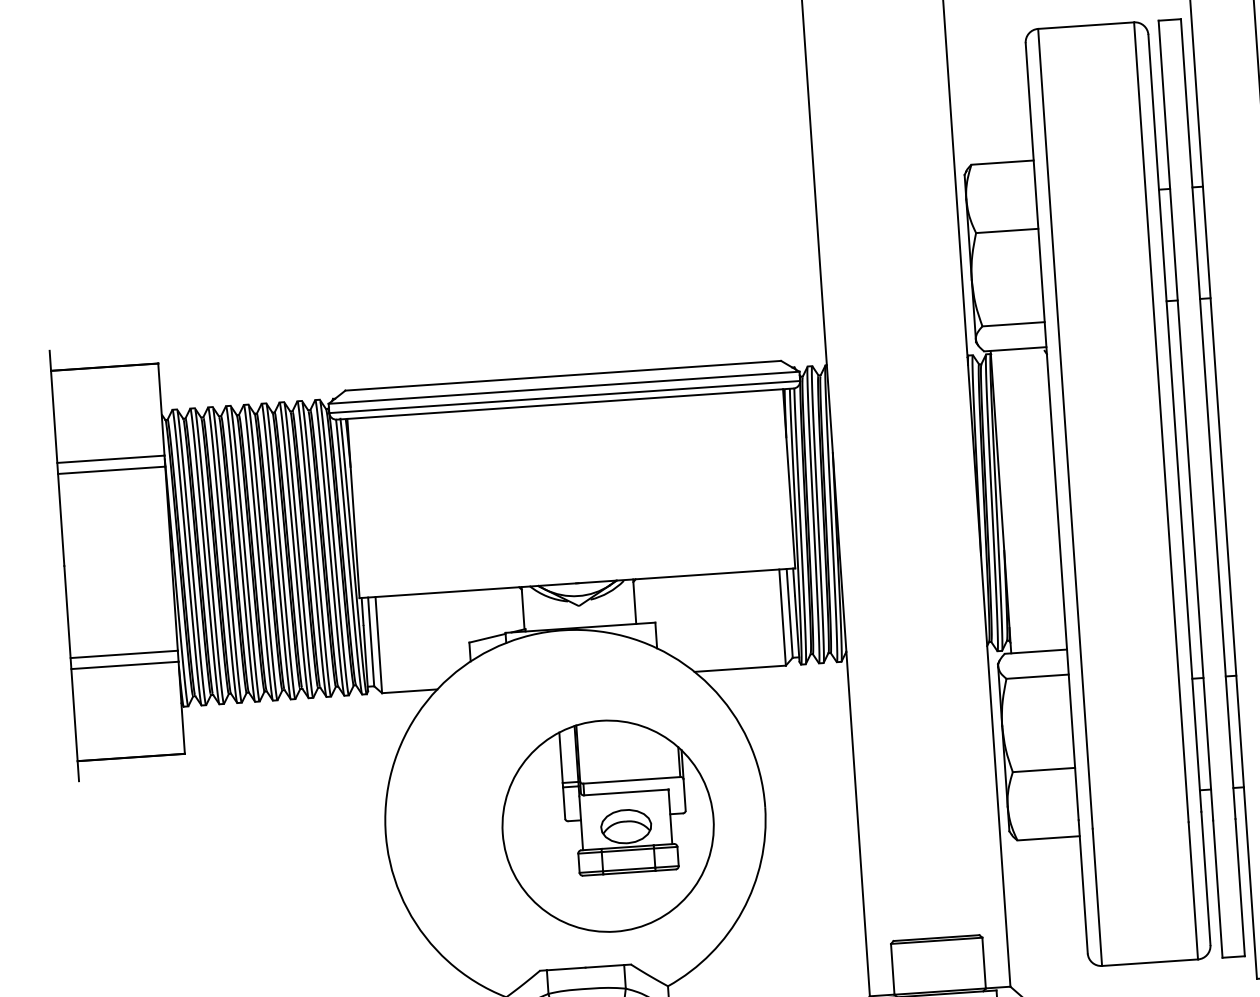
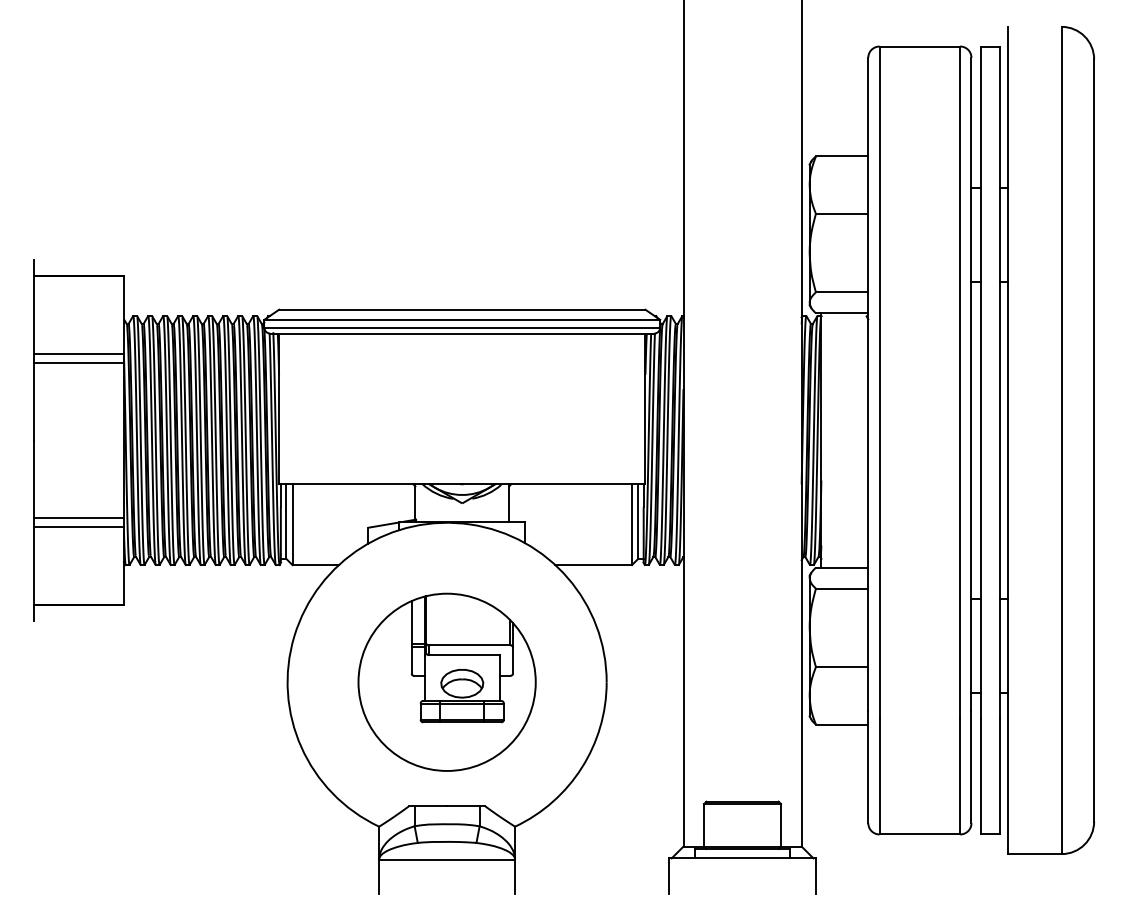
part: (607, 825) -> (446, 681), moved

